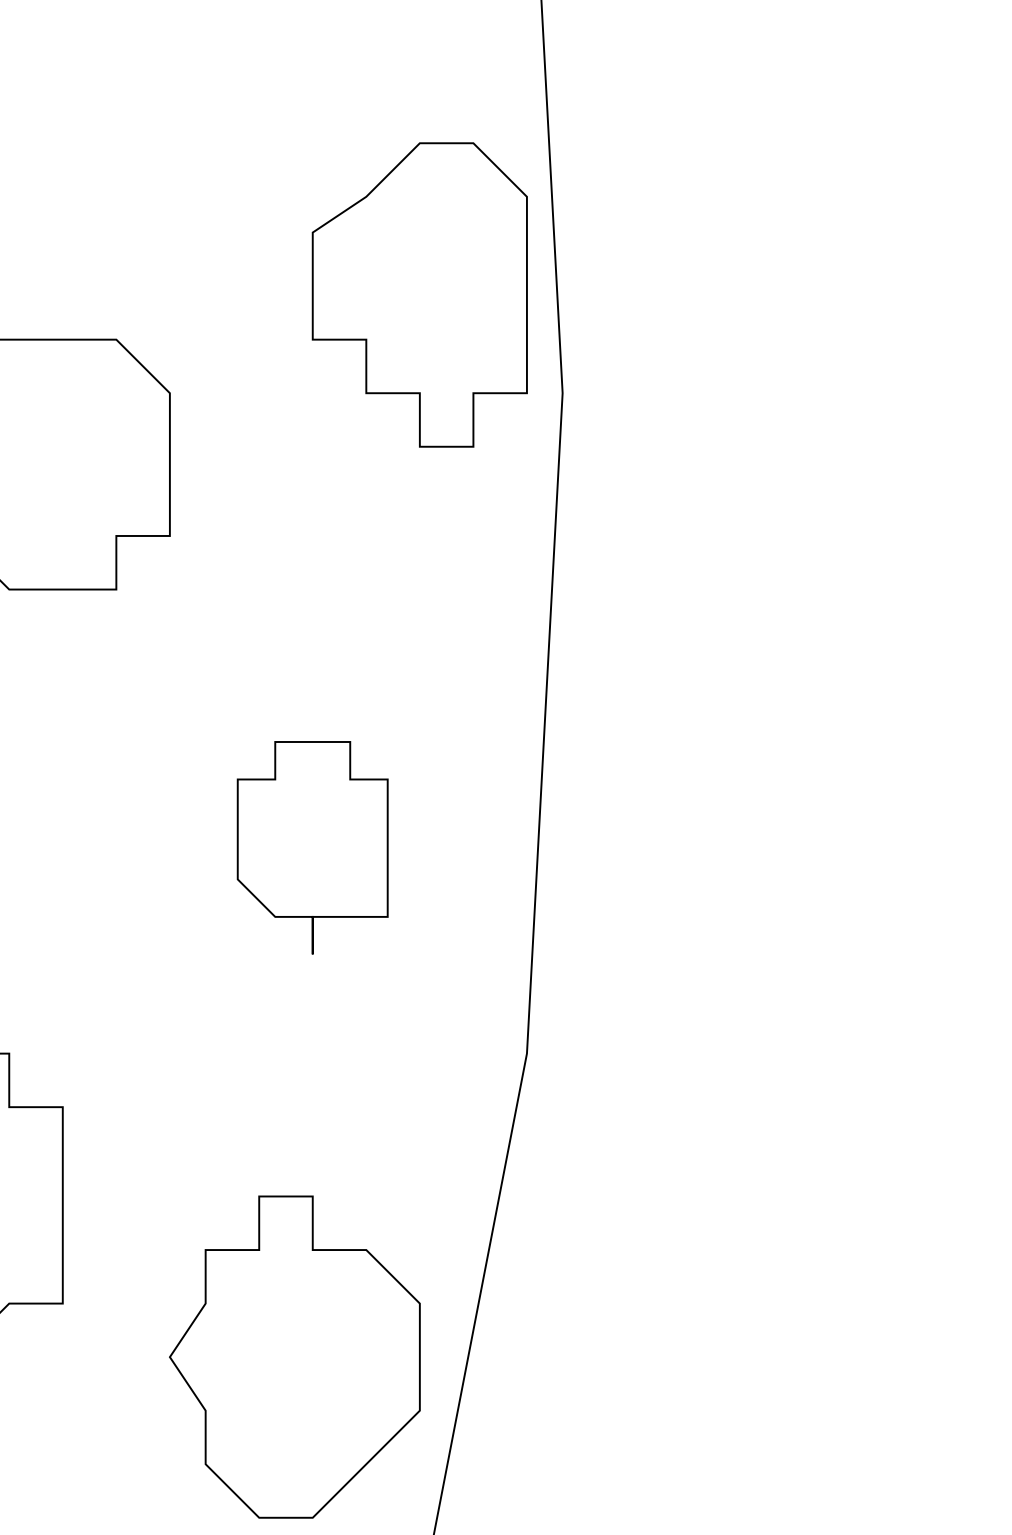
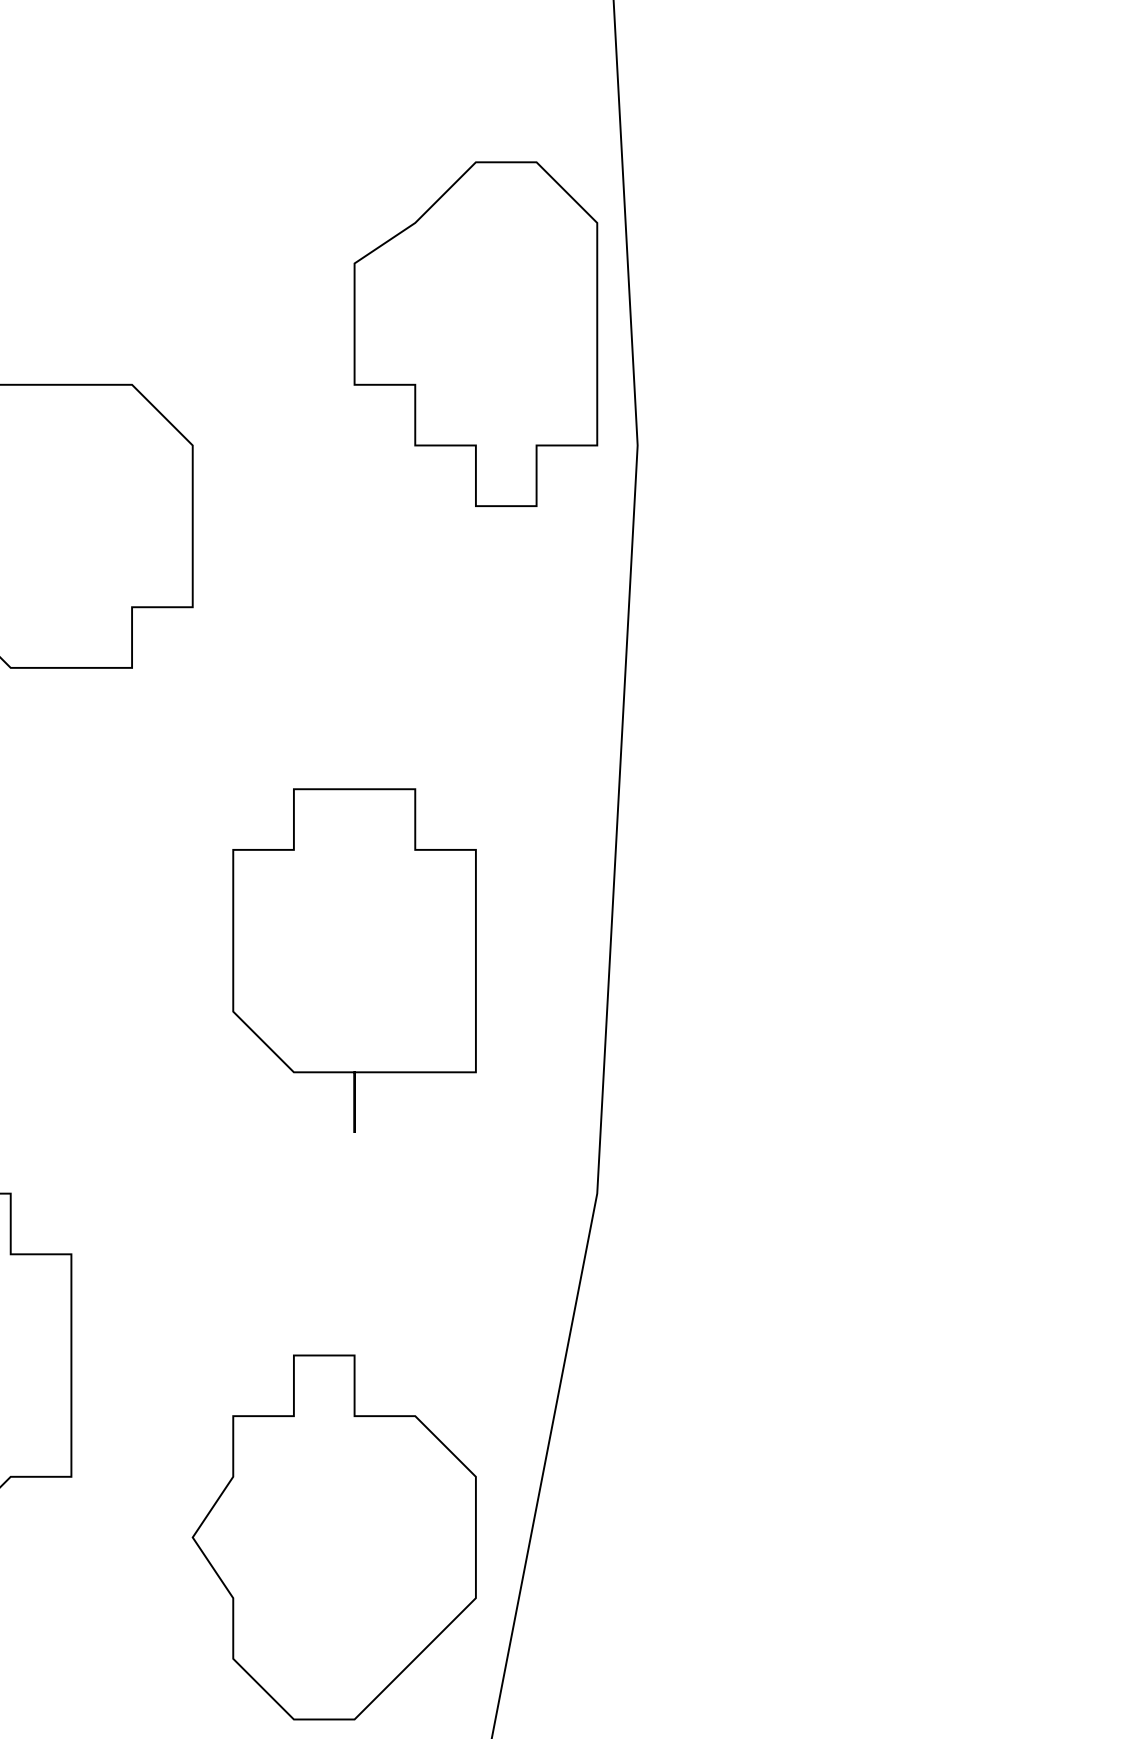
part: (312, 847) -> (354, 960), size x1.43

